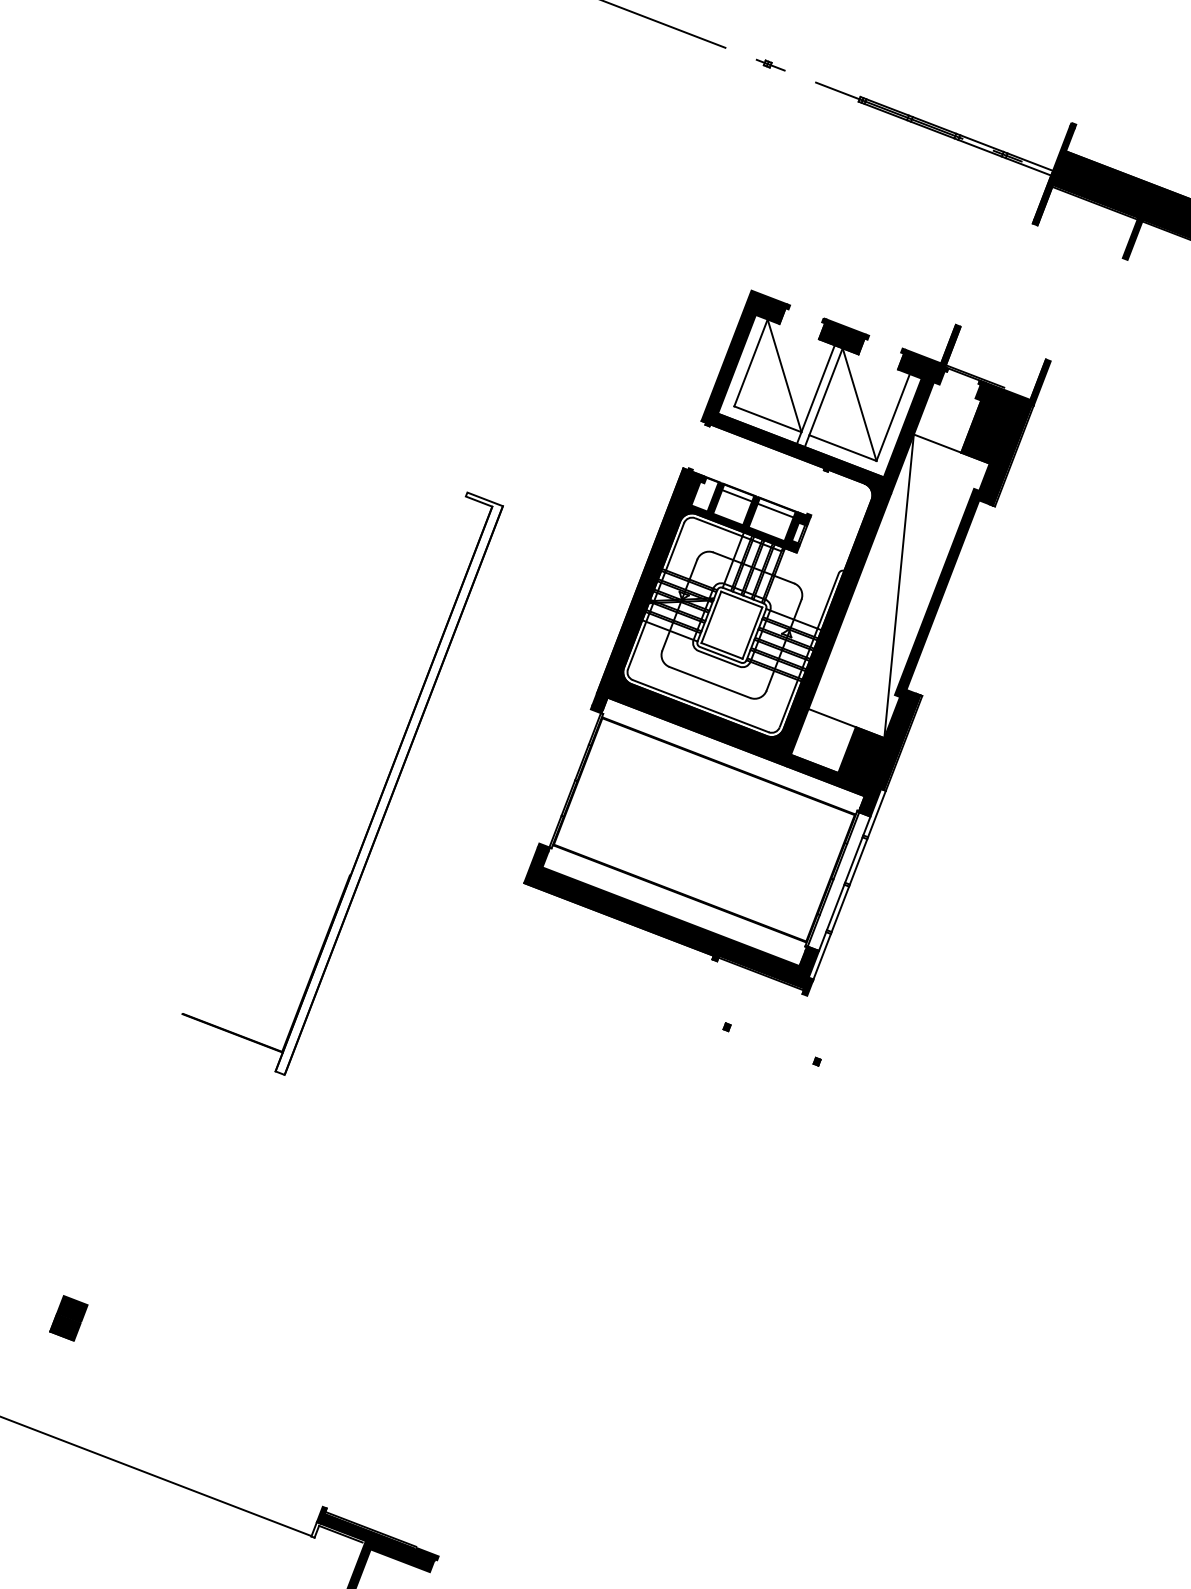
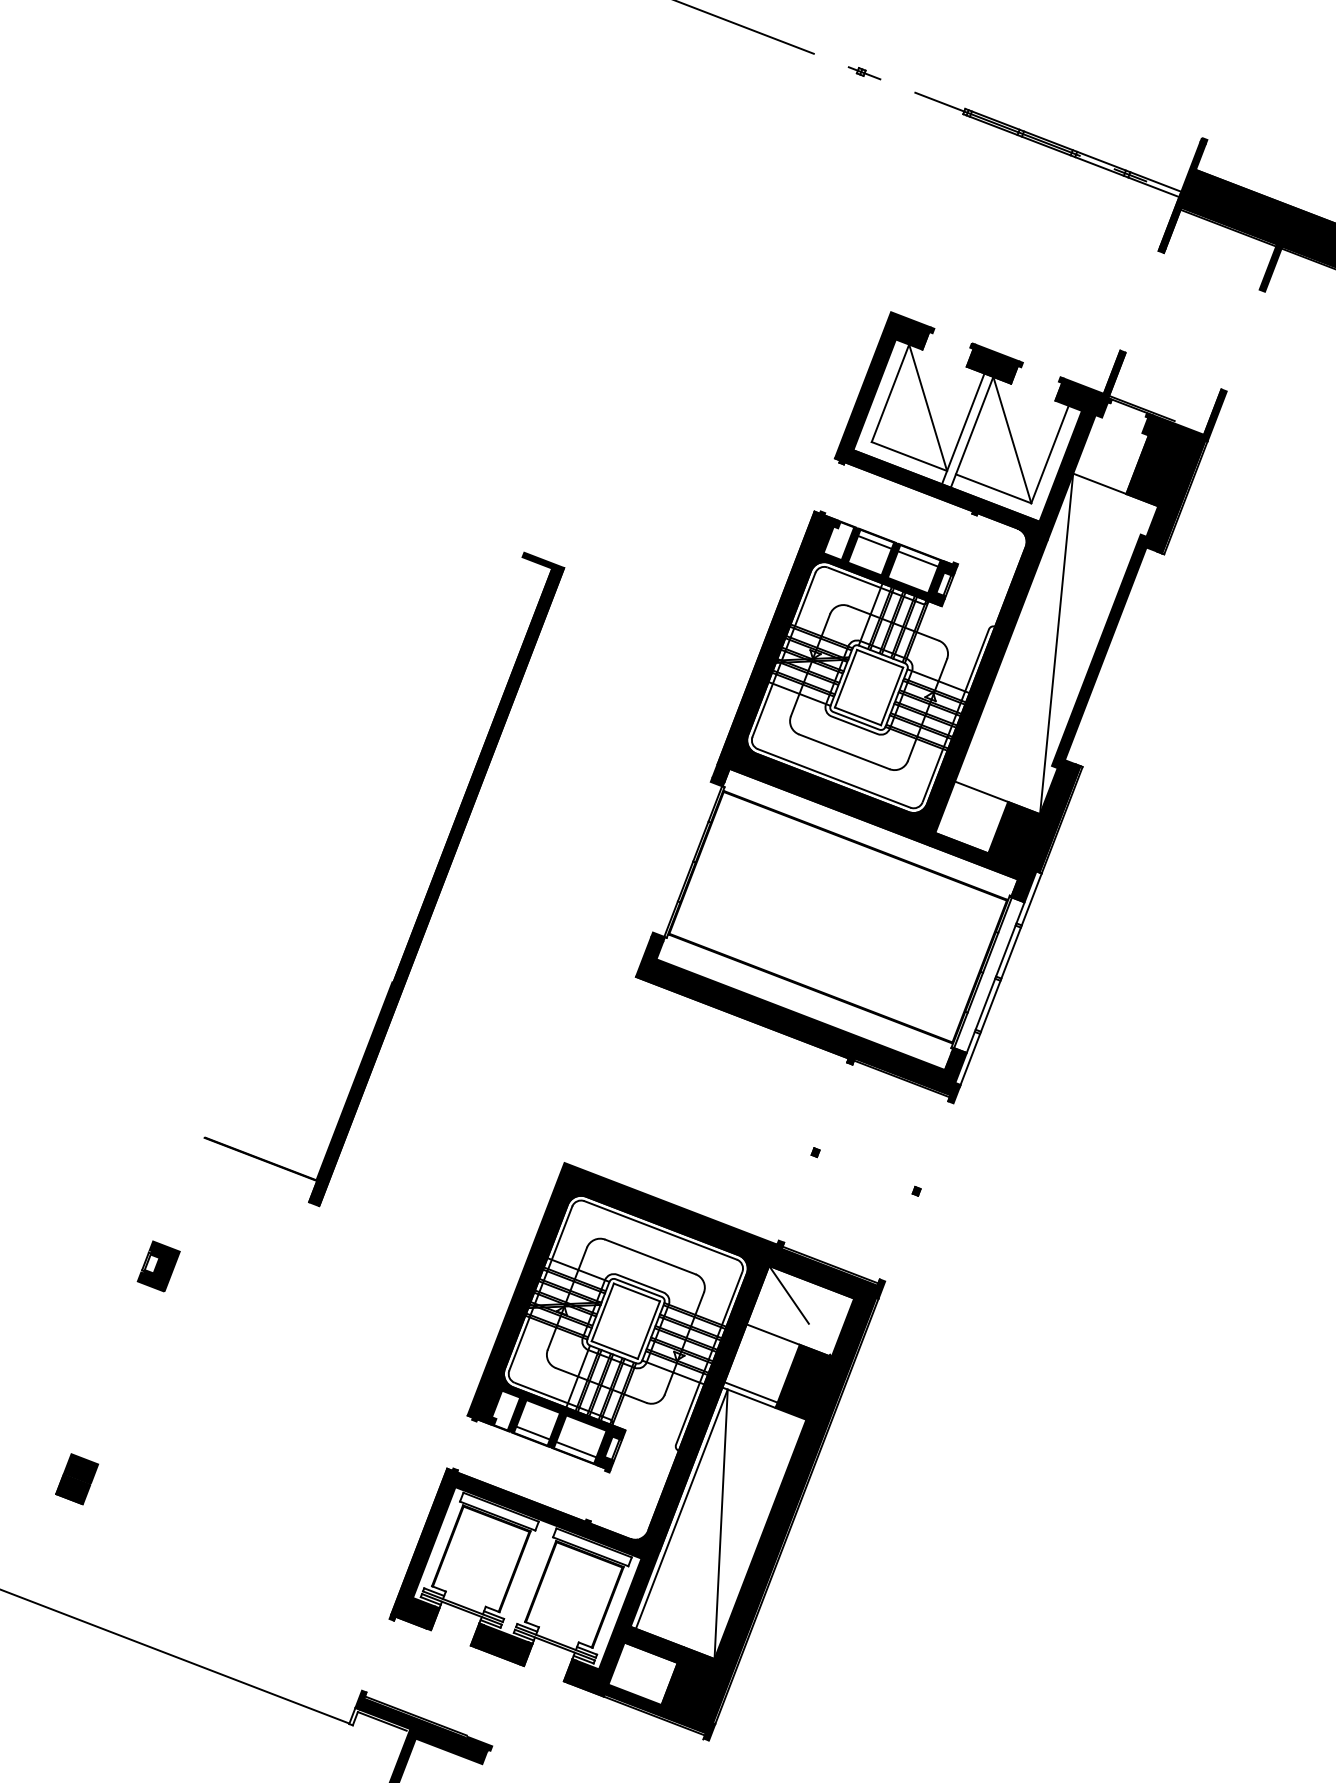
part: (786, 642) -> (930, 707), moved
fill: (389, 783) -> (436, 879), added
part: (141, 1128) -> (158, 1266), added
part: (554, 1287) -> (621, 1444), added

